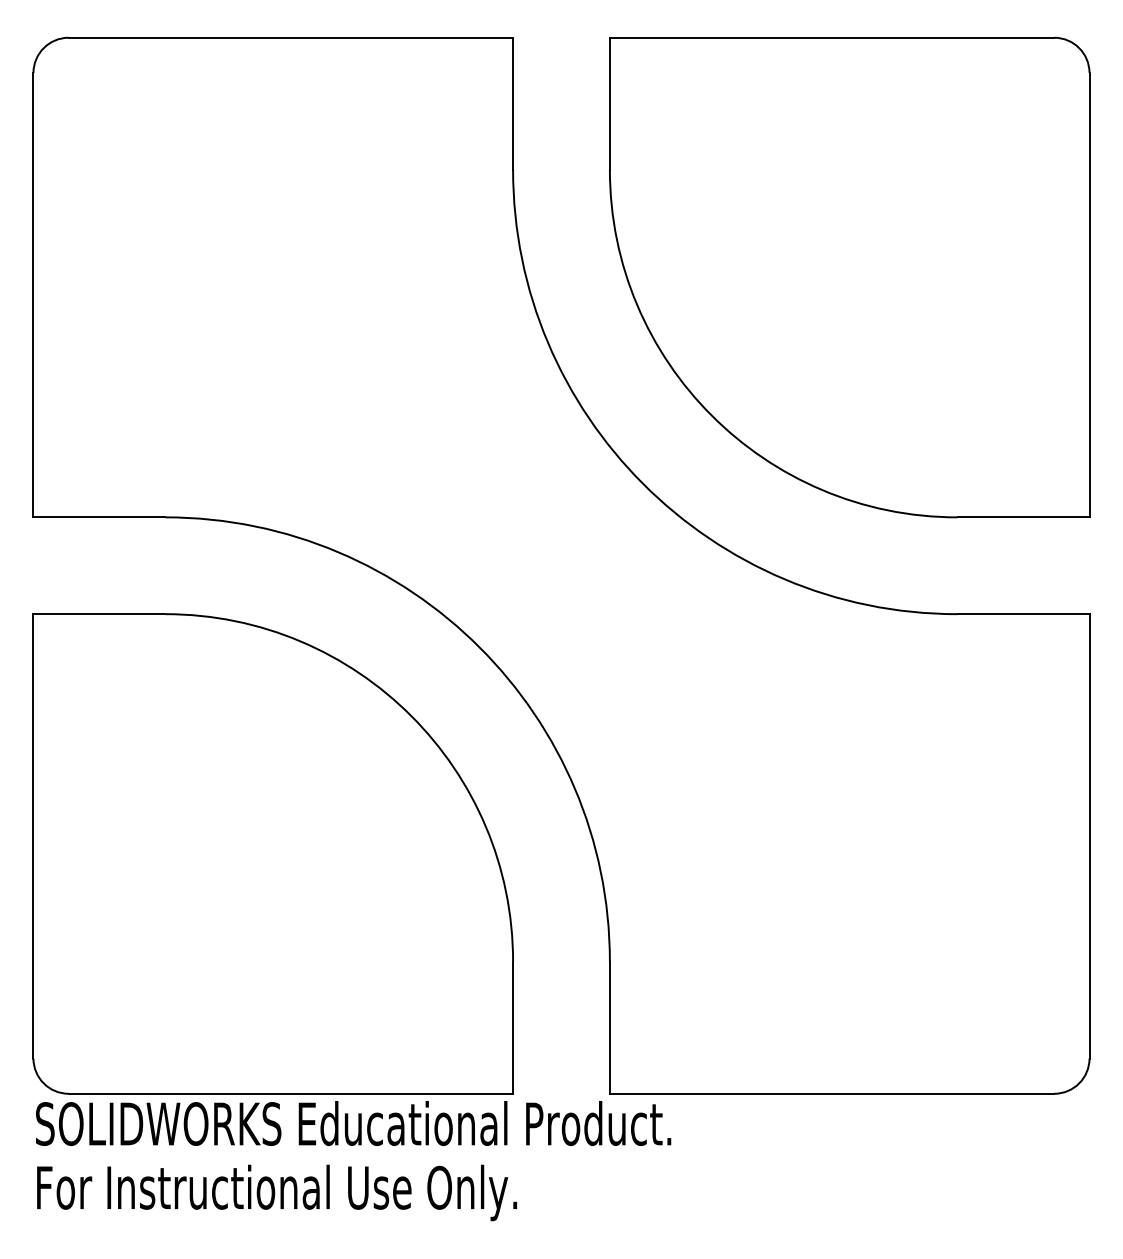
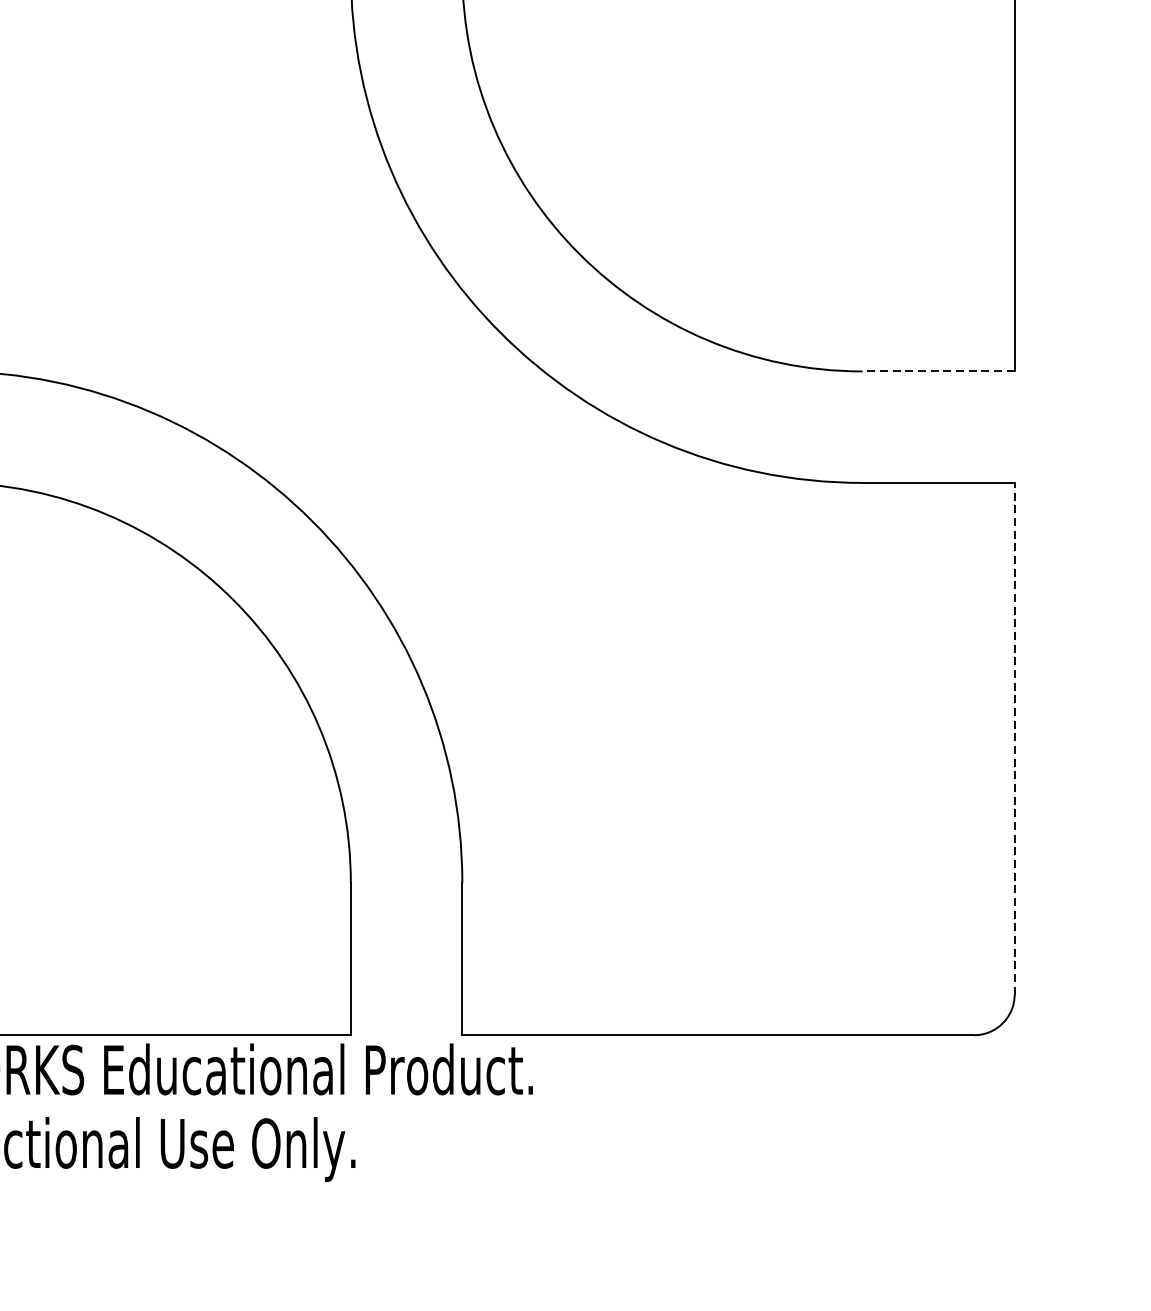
line: (1023, 517) -> (938, 371), solid -> dashed
line: (1089, 835) -> (1014, 737), solid -> dashed

